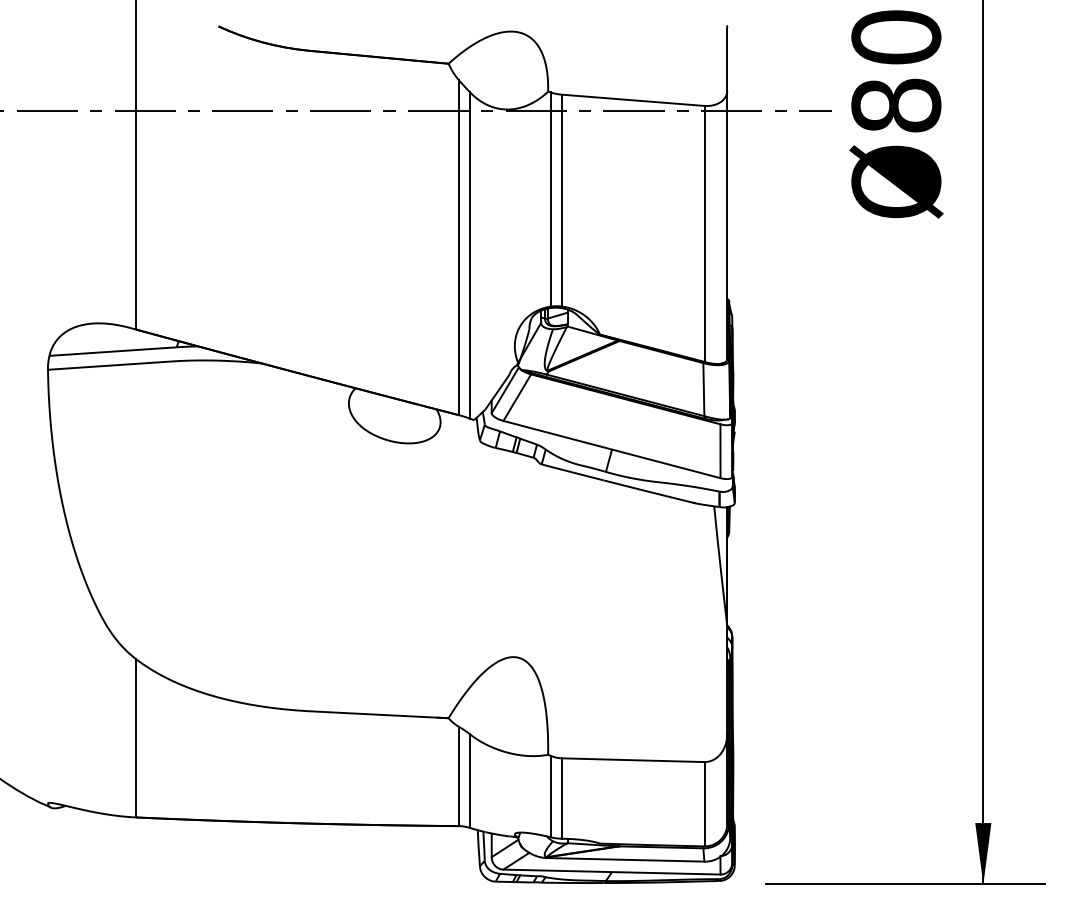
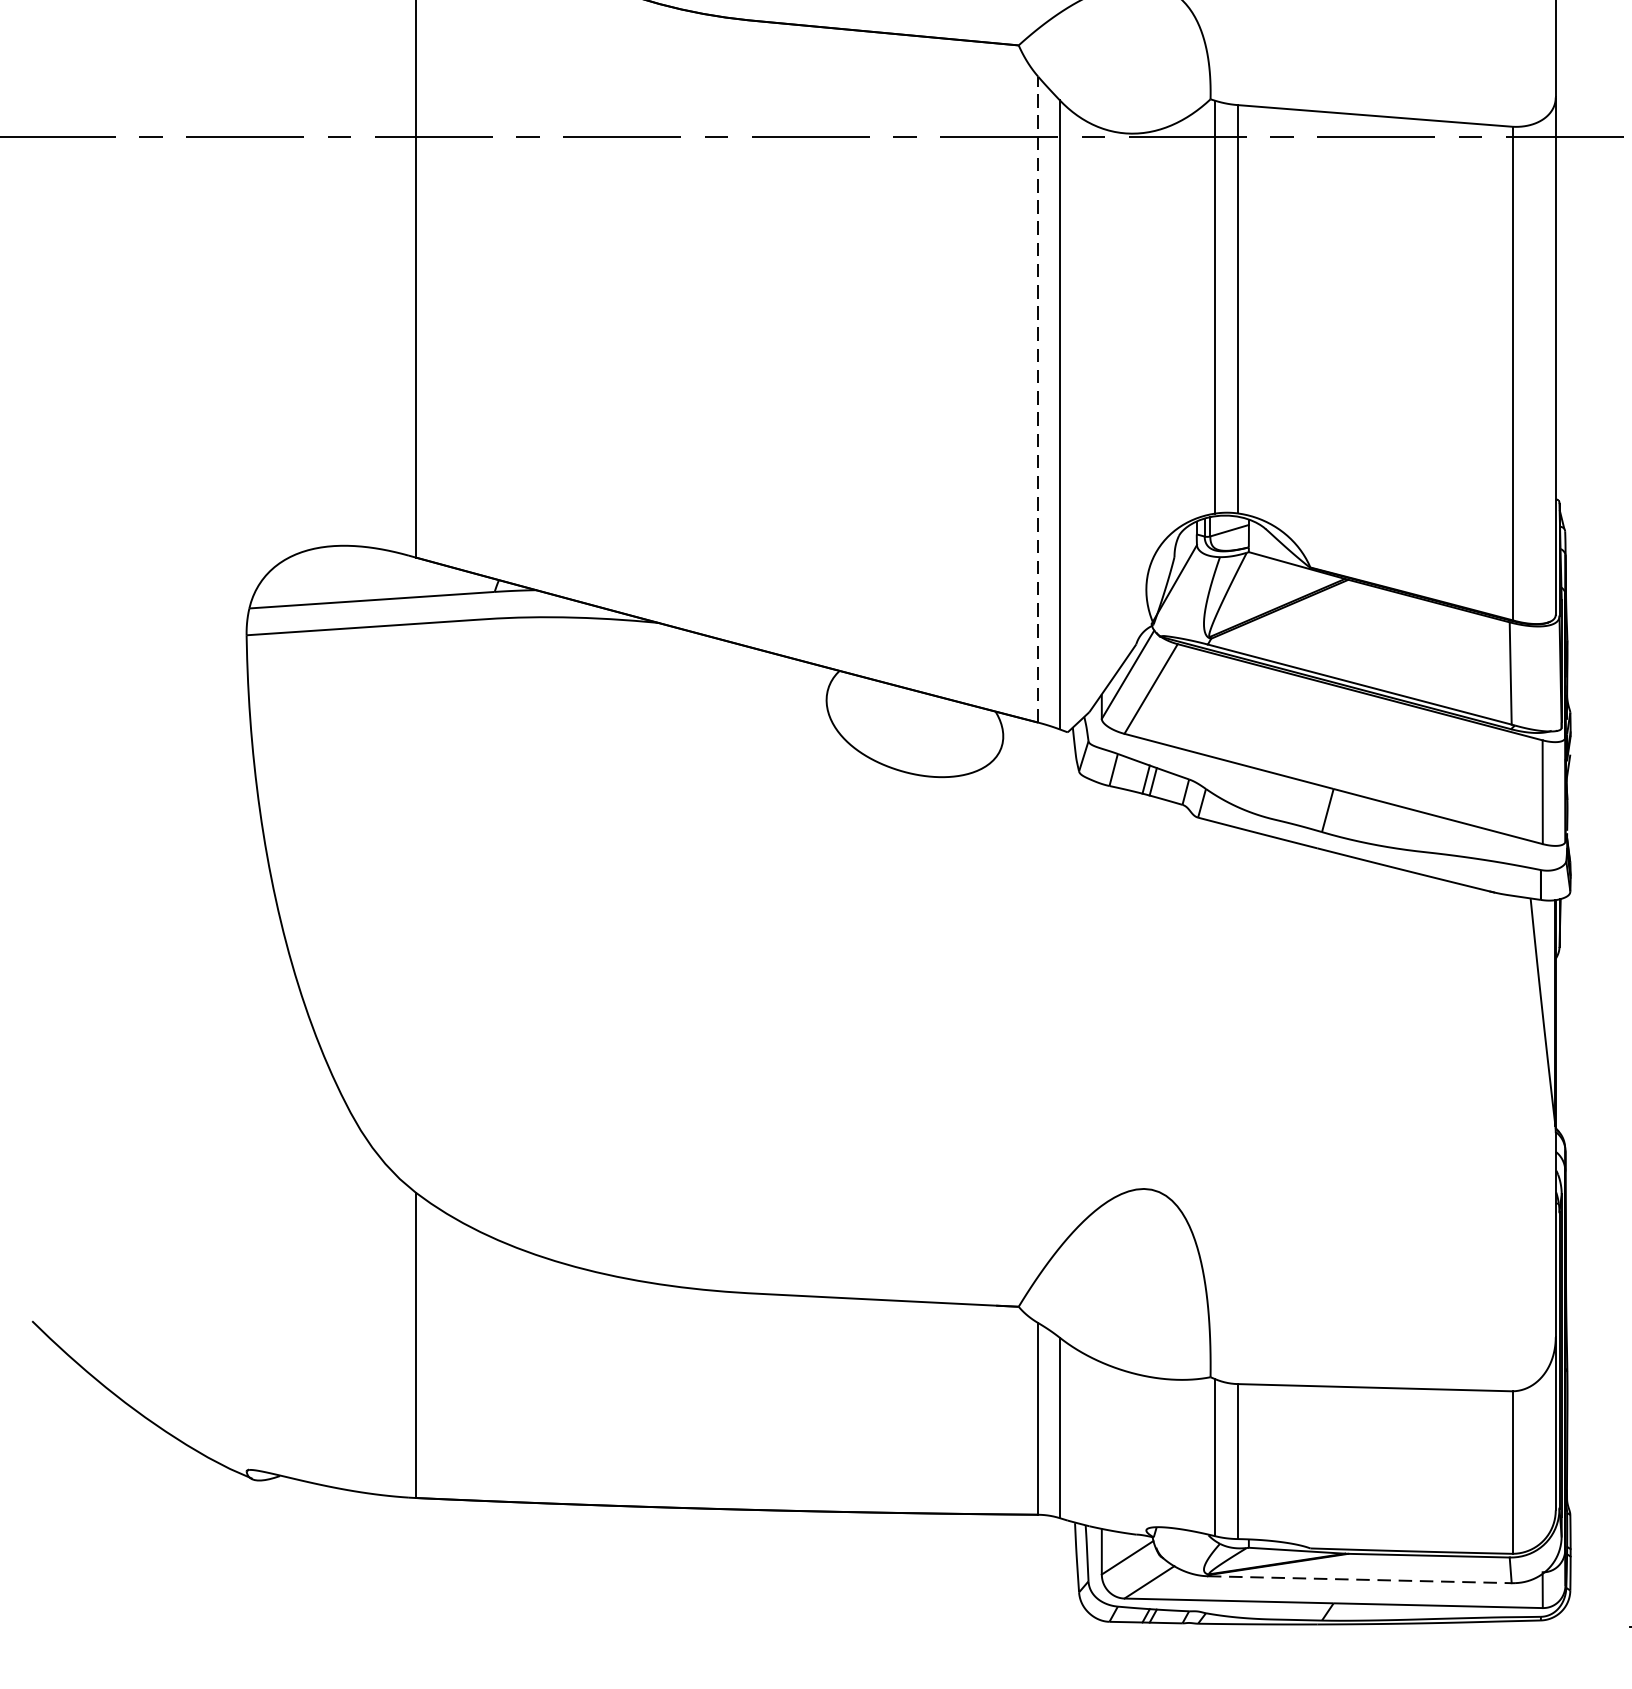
line: (458, 247) -> (1037, 399), solid -> dashed
line: (625, 859) -> (1359, 1579), solid -> dashed

